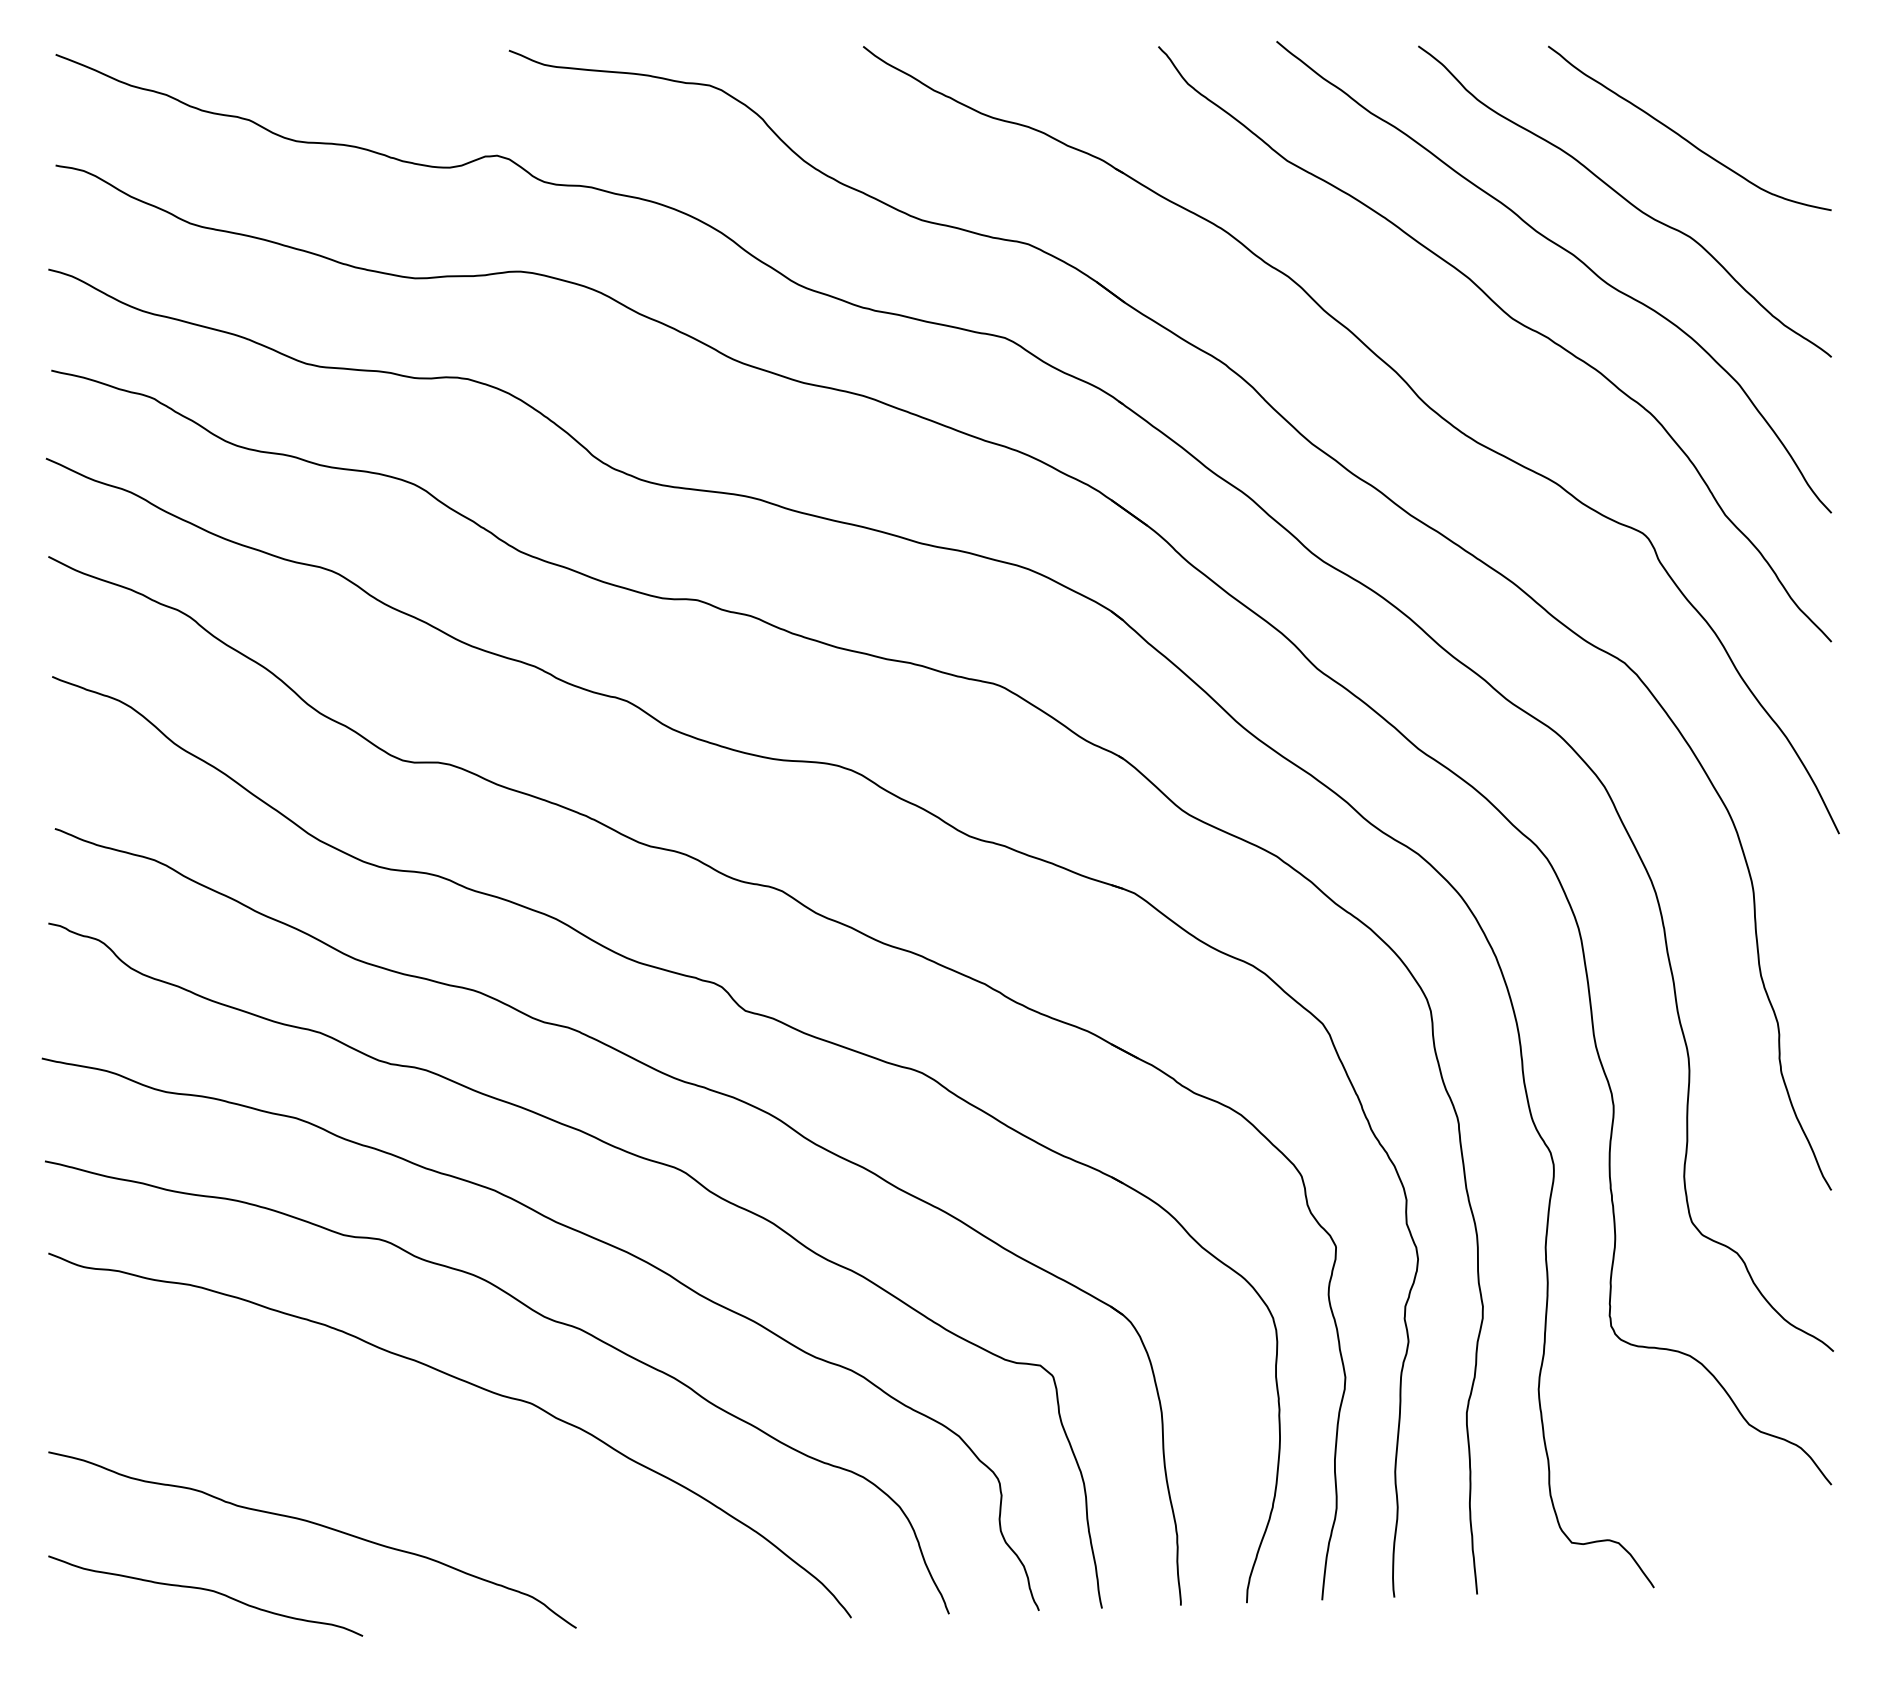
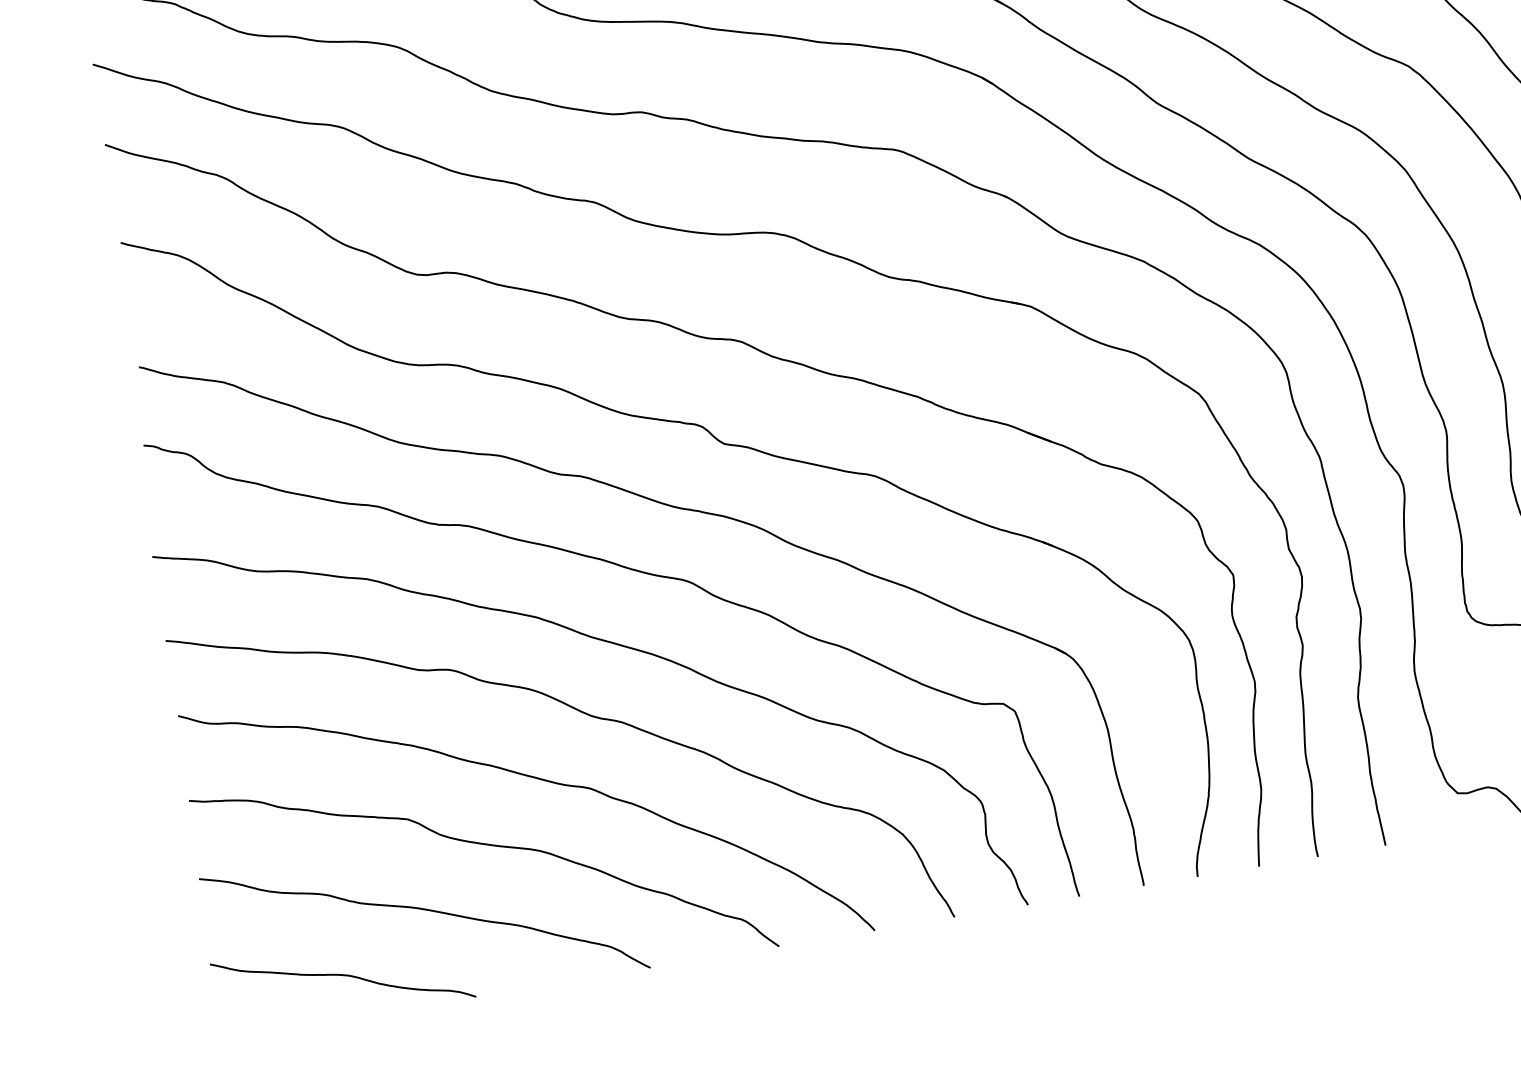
curve: (403, 1457) -> (490, 846), added

